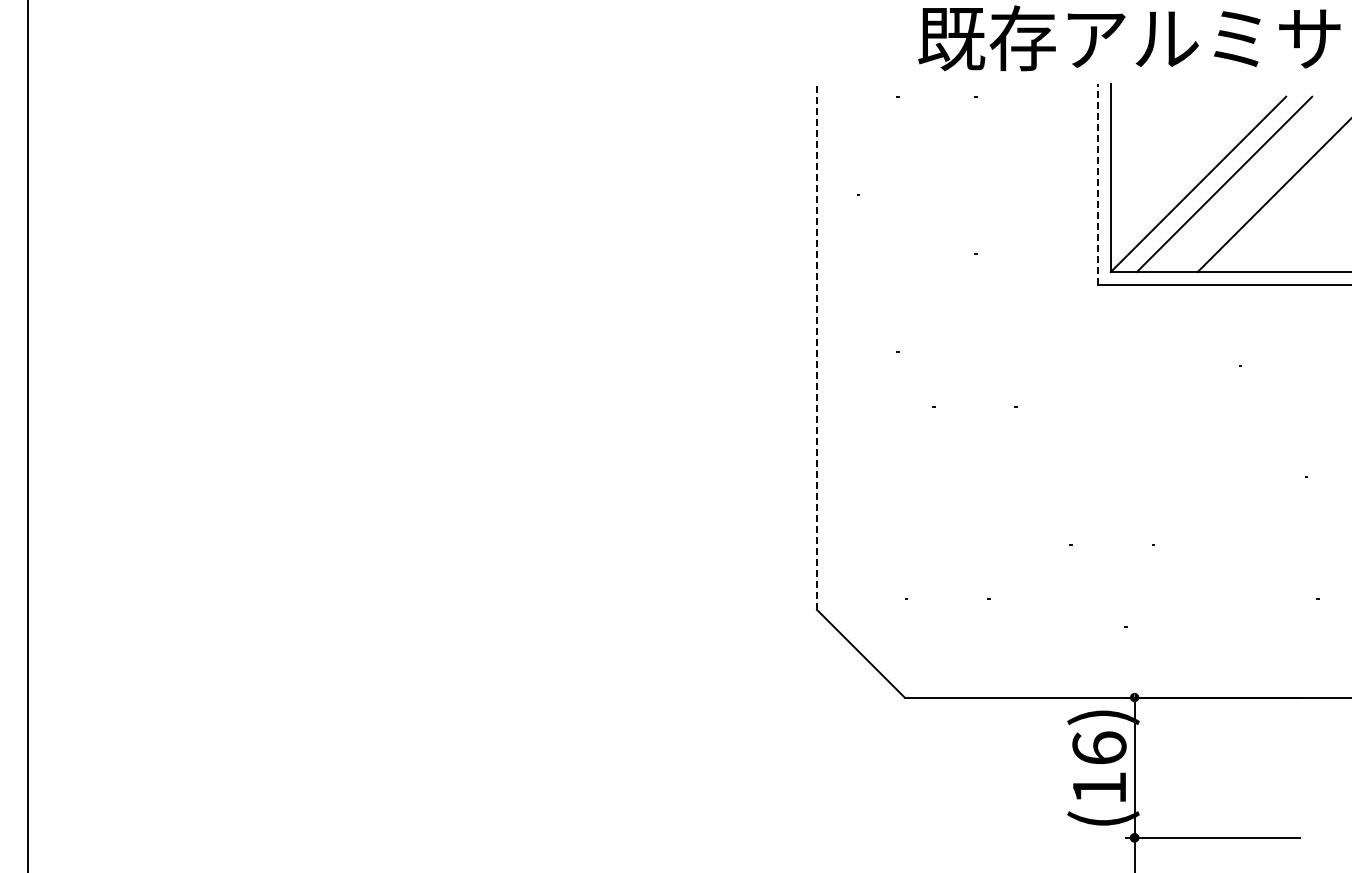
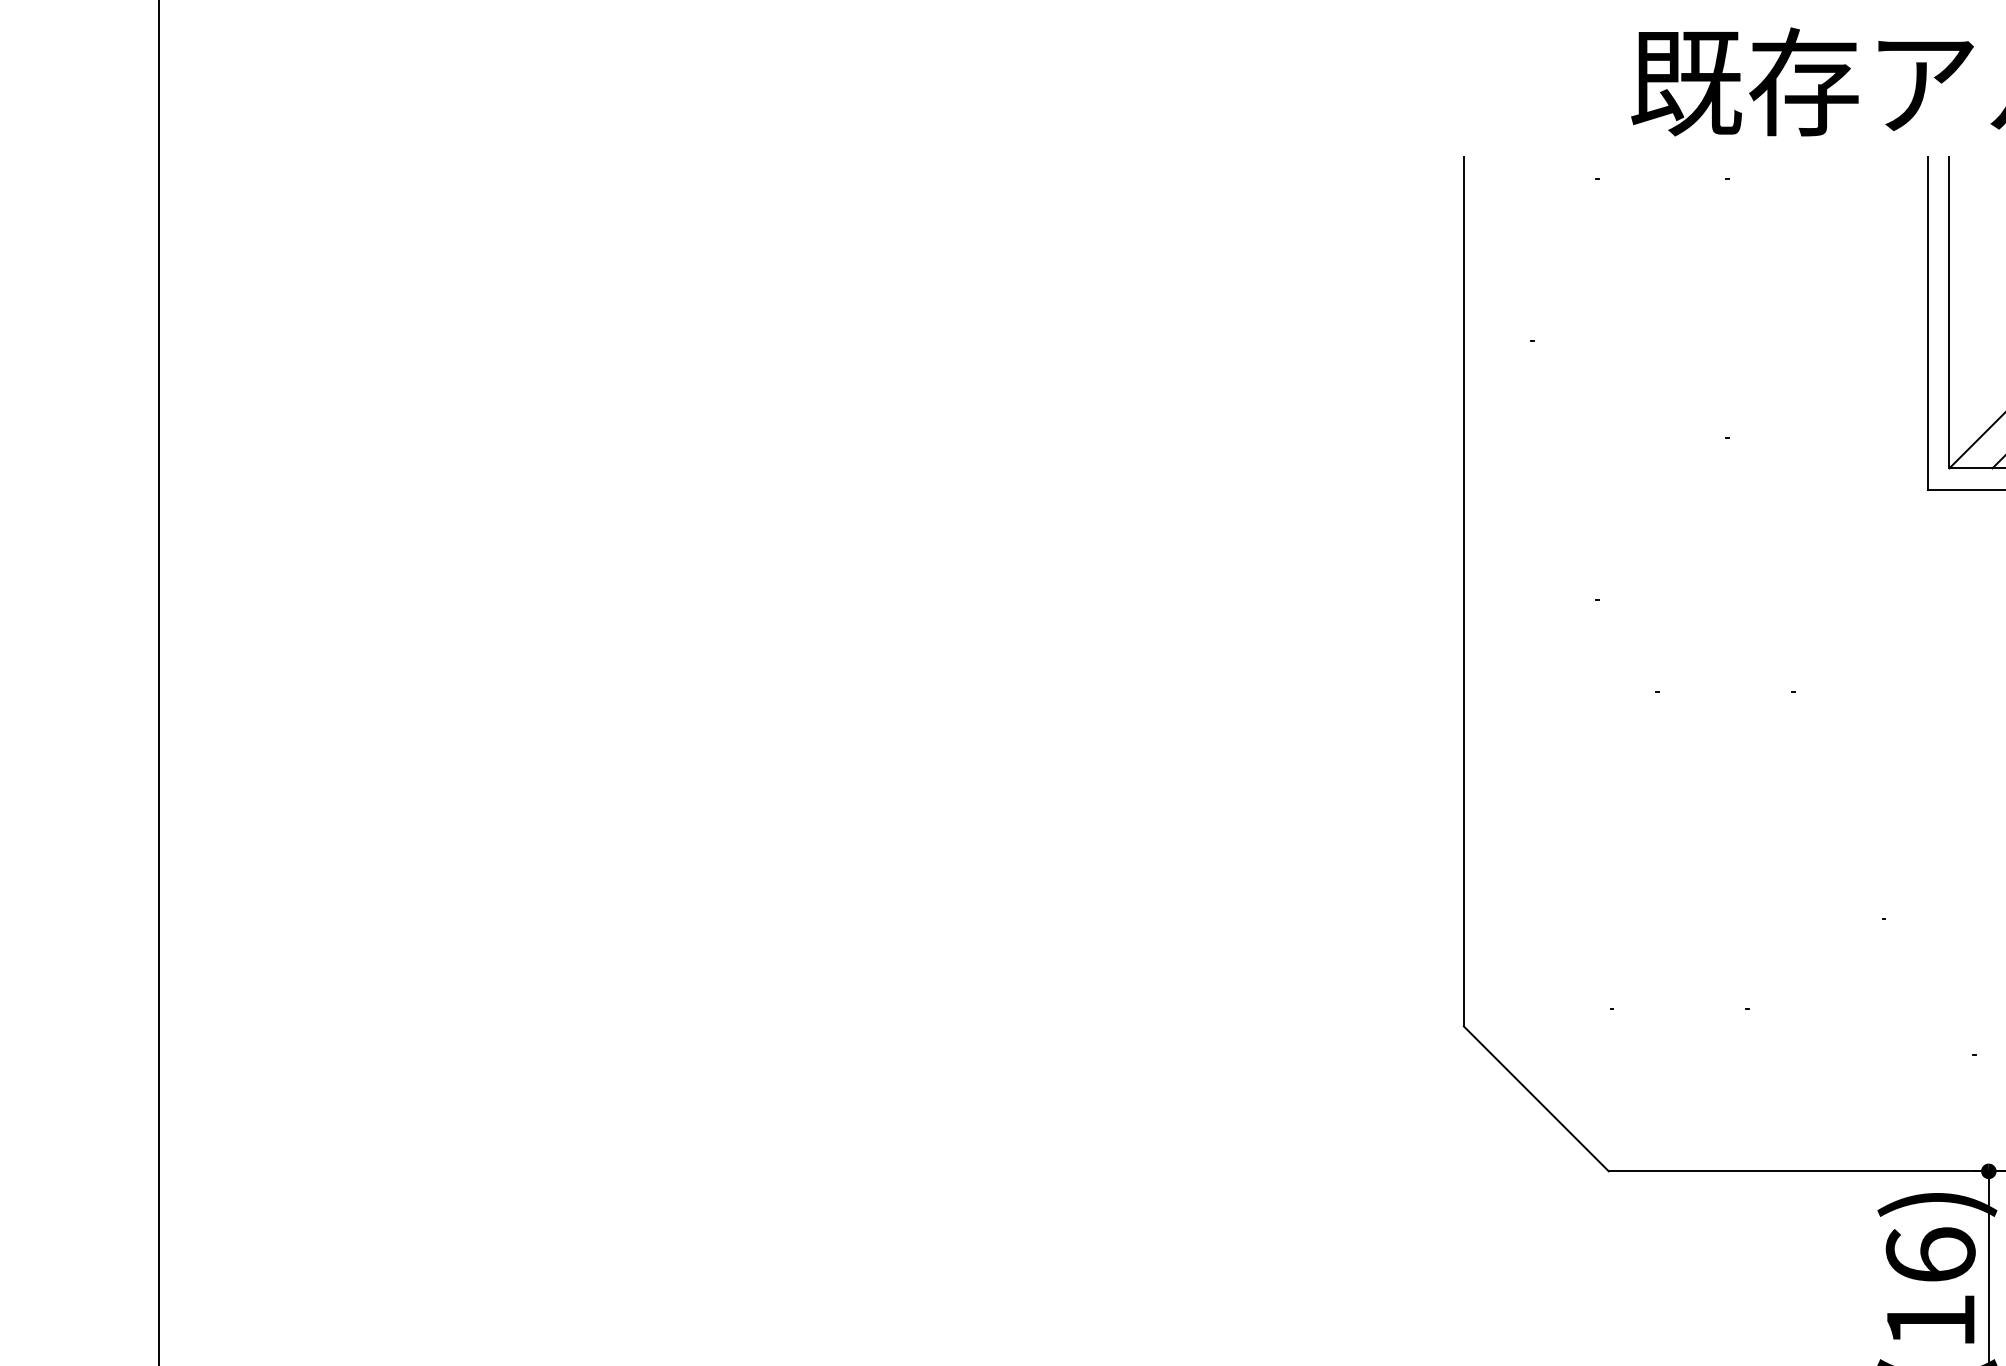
line: (1097, 184) -> (1927, 323), dashed -> solid
line: (816, 346) -> (1463, 591), dashed -> solid

